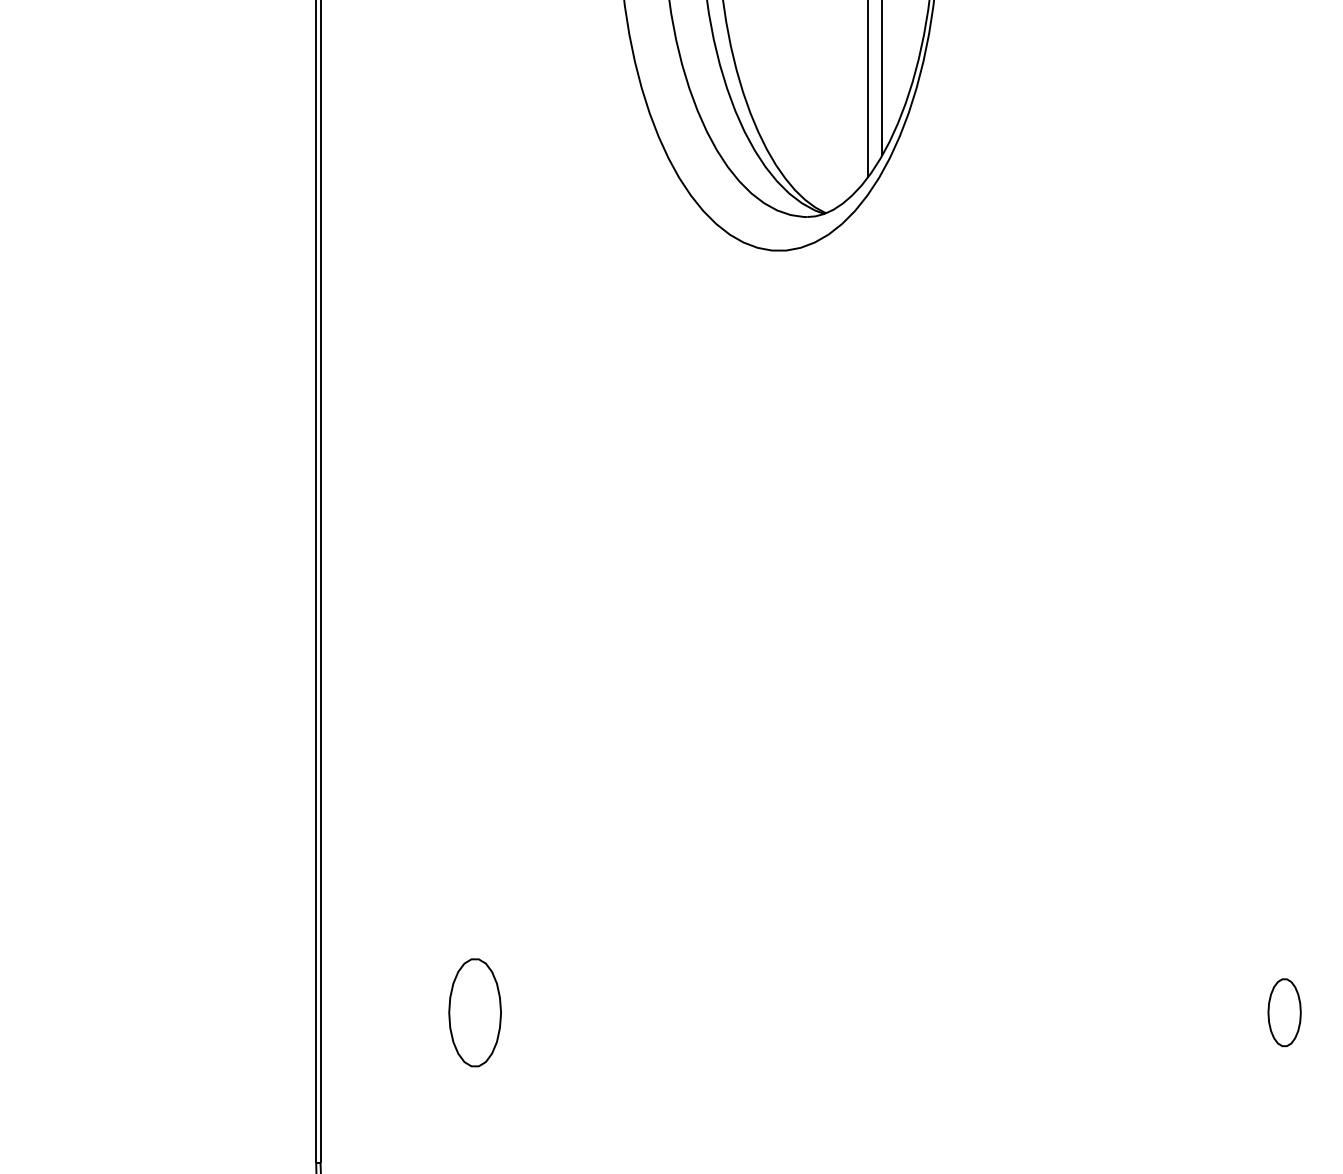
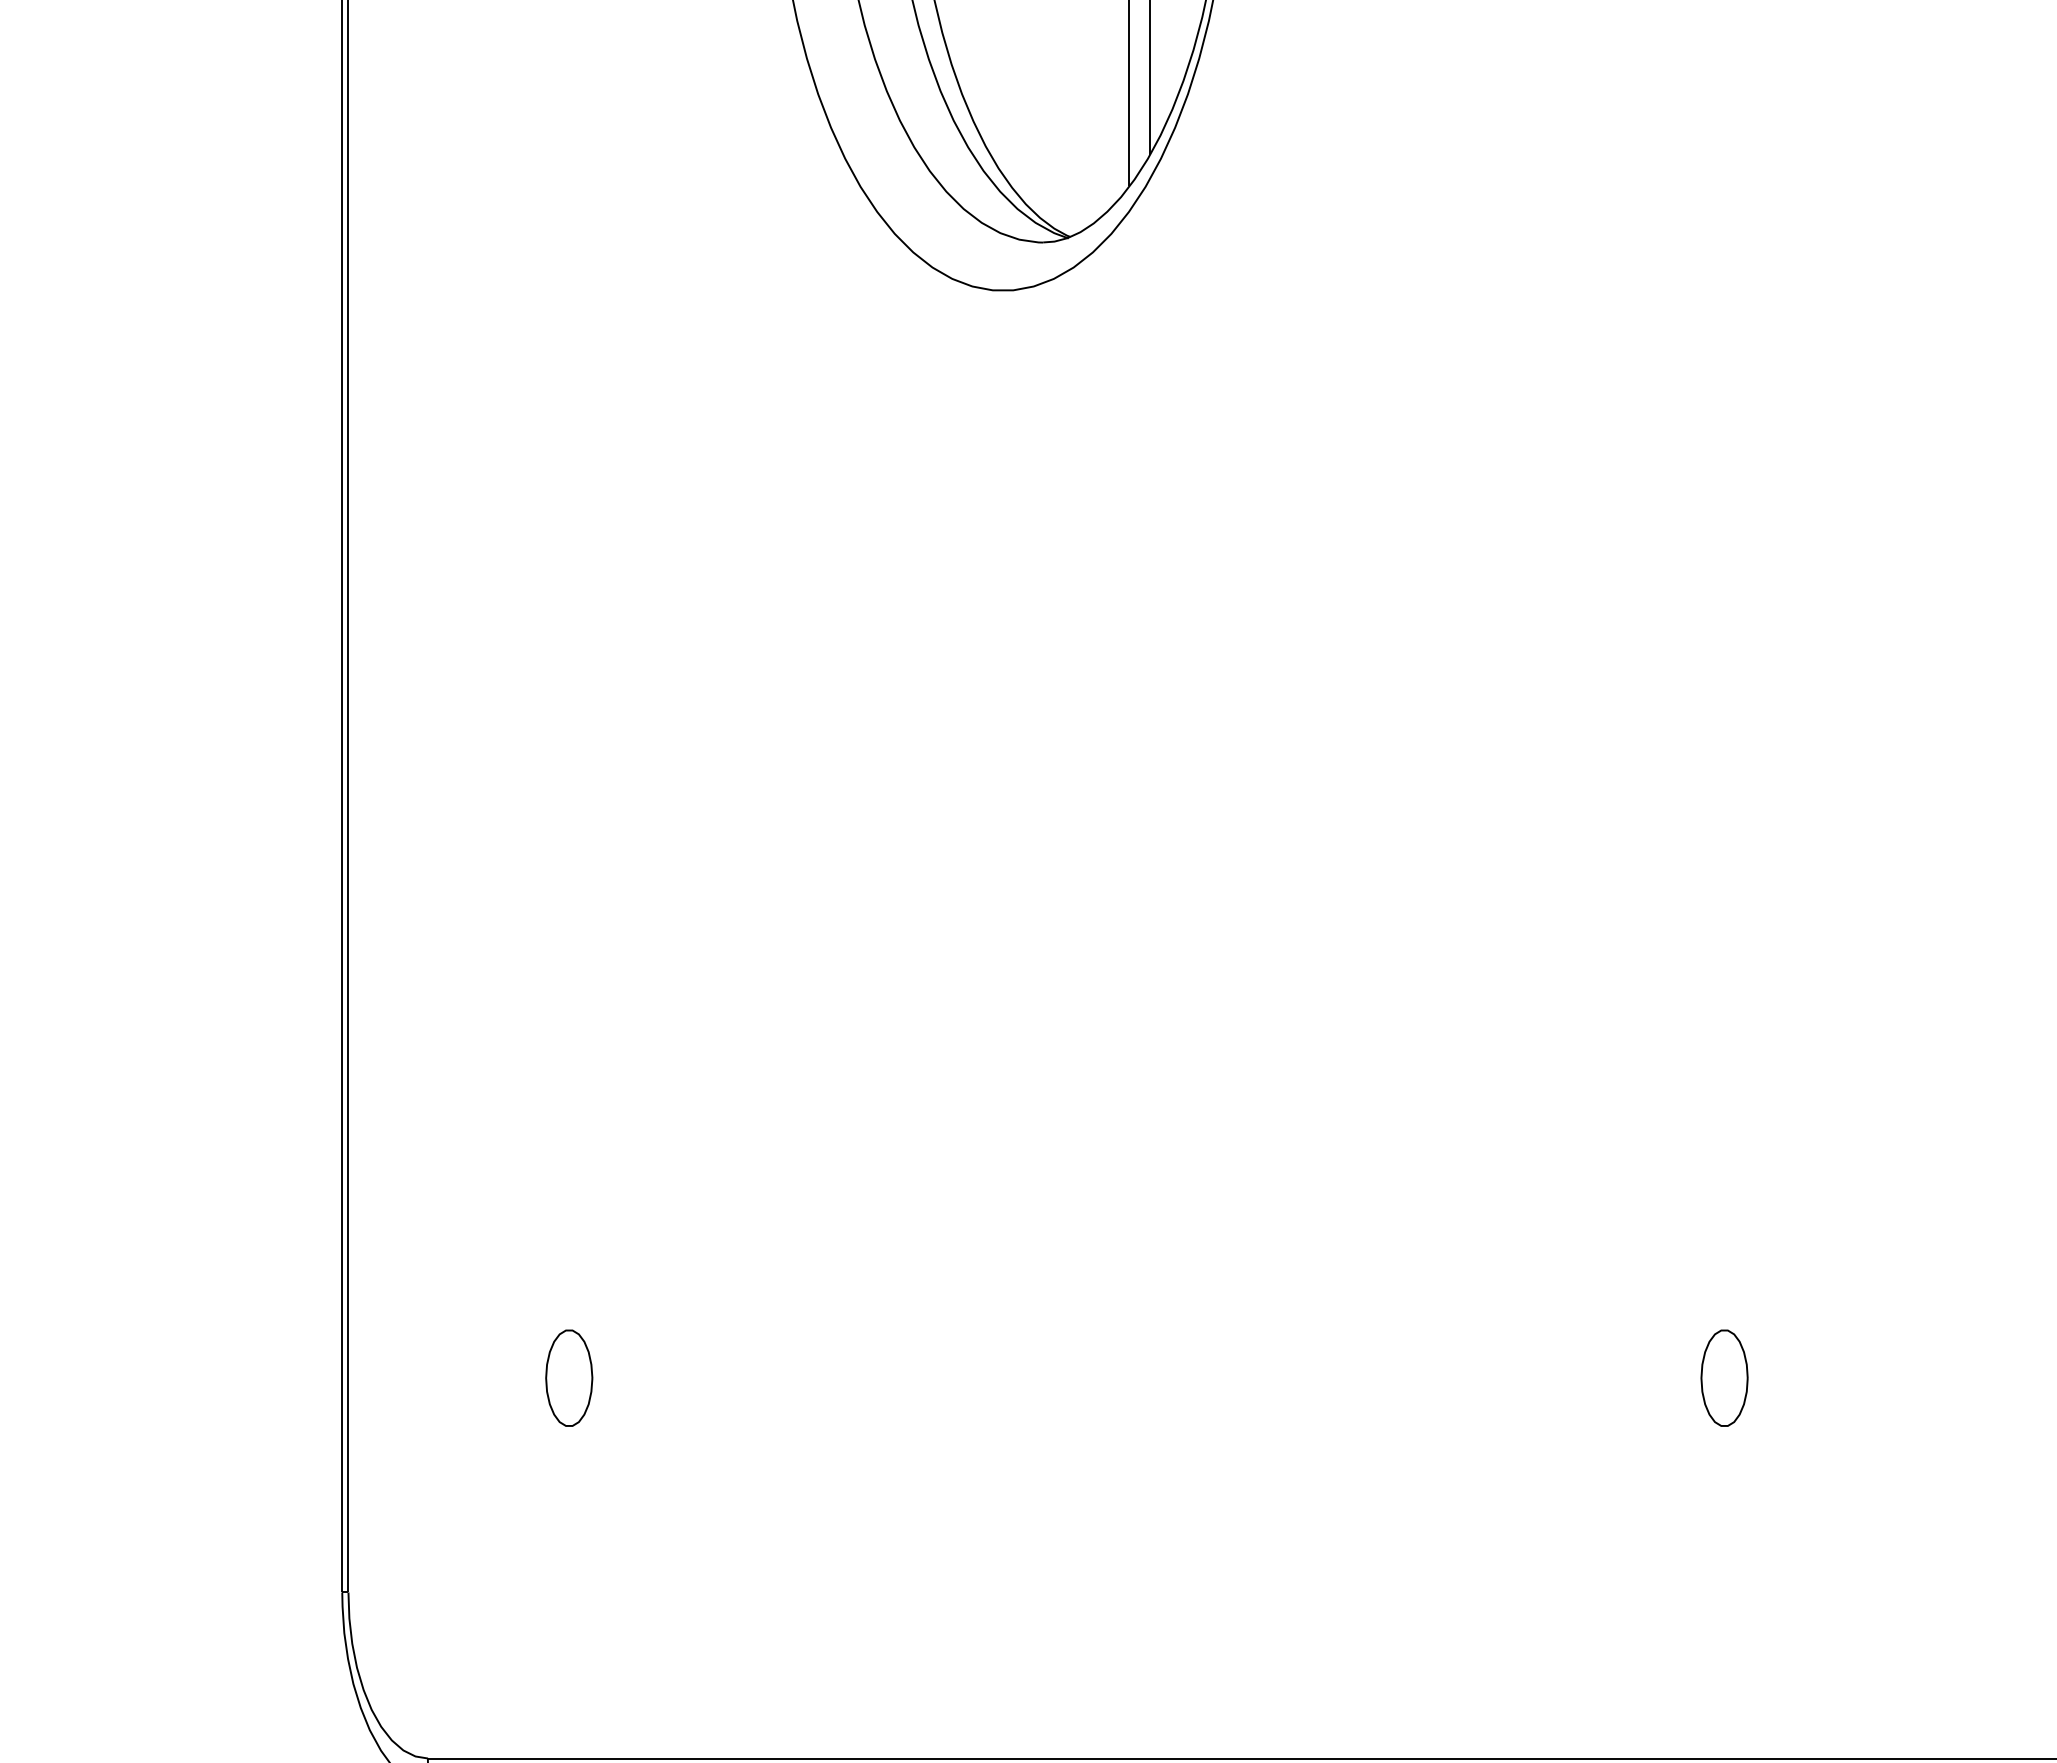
part: (475, 1012) -> (569, 1377), size x0.62

